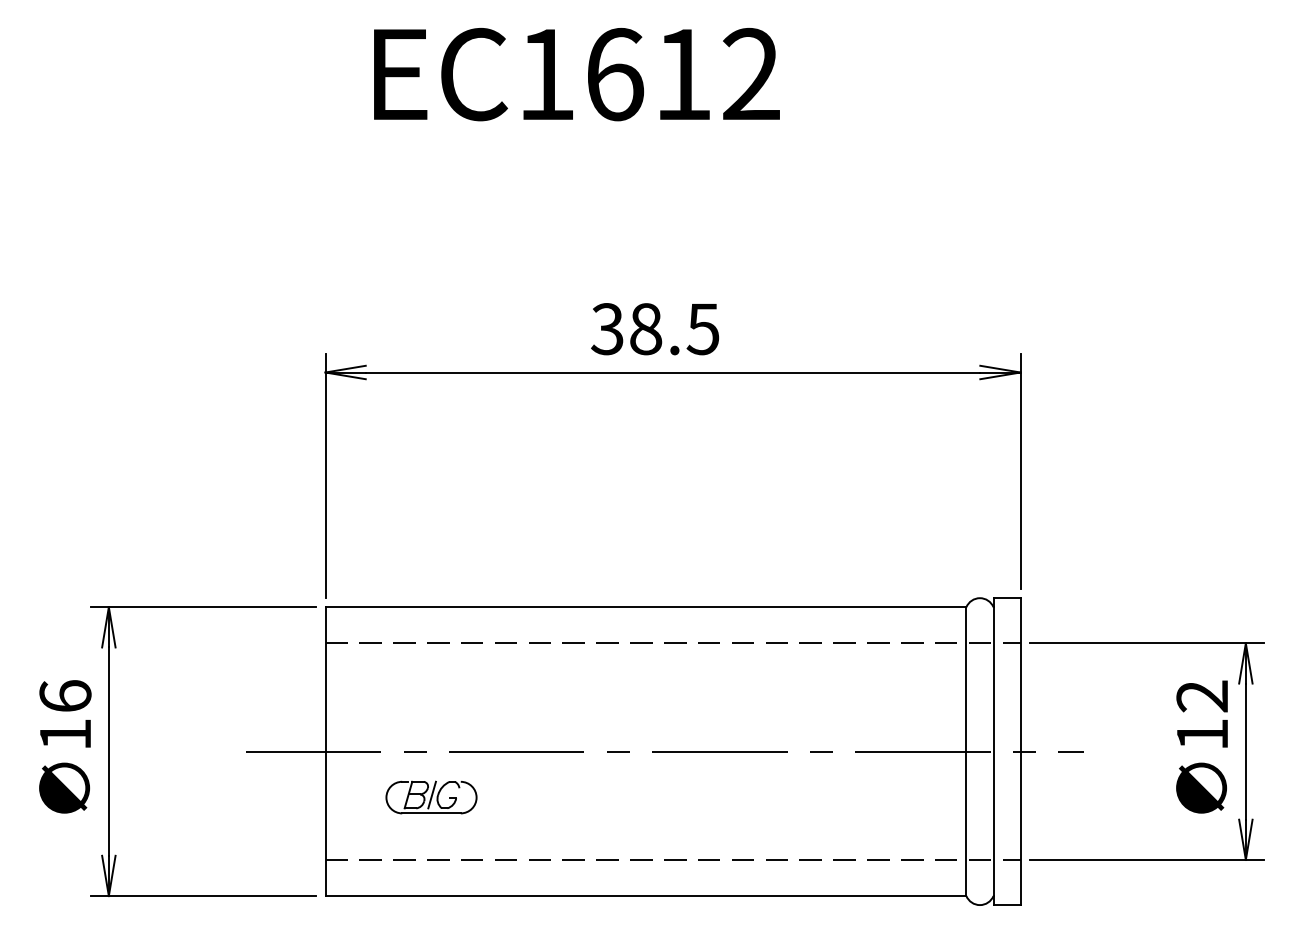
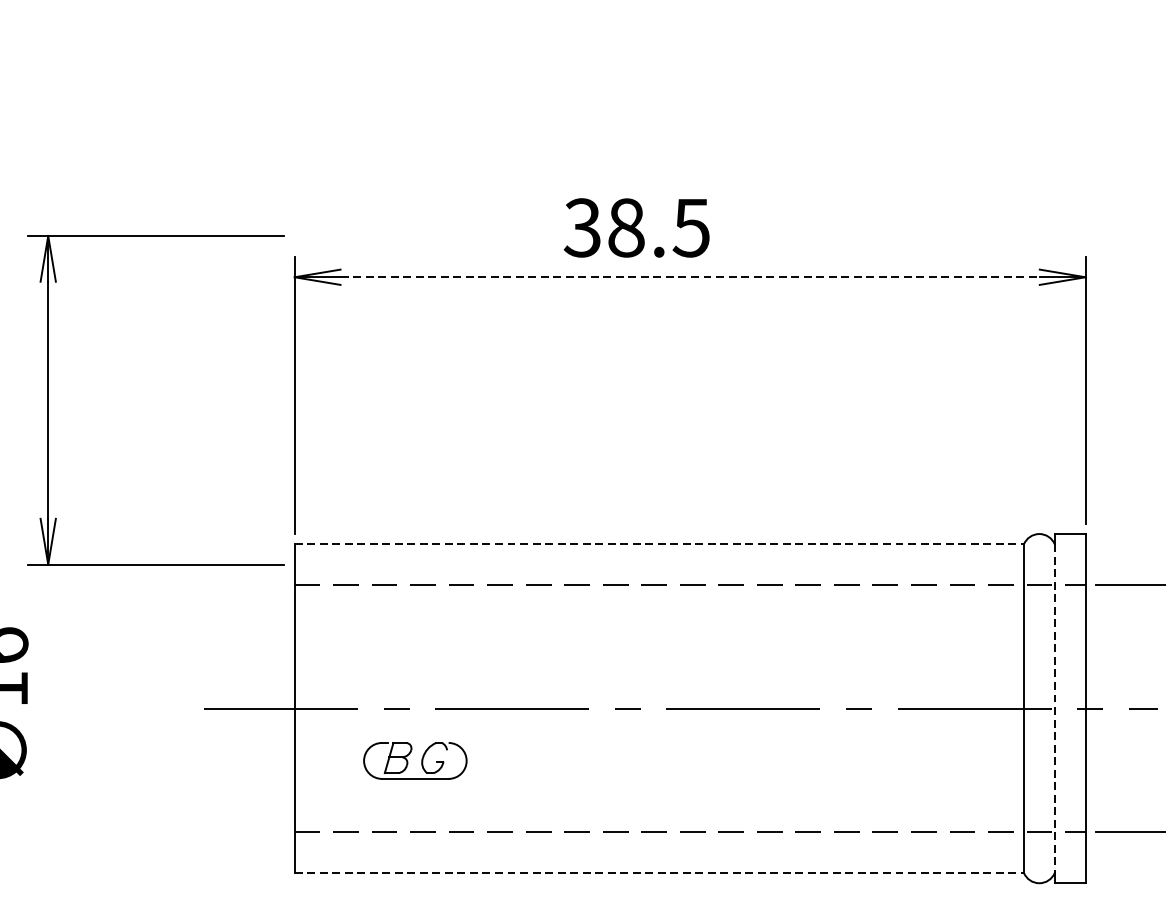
text: (655, 329) -> (637, 228), moved
line: (673, 372) -> (690, 277), solid -> dashed
line: (646, 607) -> (659, 544), solid -> dashed
part: (109, 751) -> (48, 400), moved
line: (993, 752) -> (1054, 709), solid -> dashed
line: (431, 794) -> (415, 757), removed
line: (646, 896) -> (659, 873), solid -> dashed

